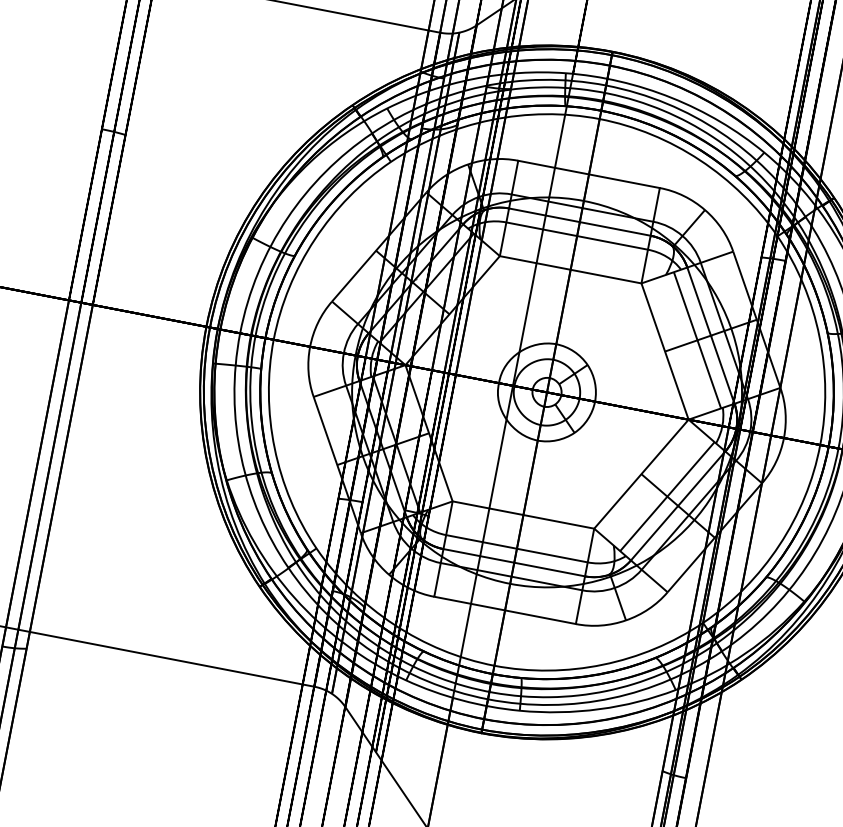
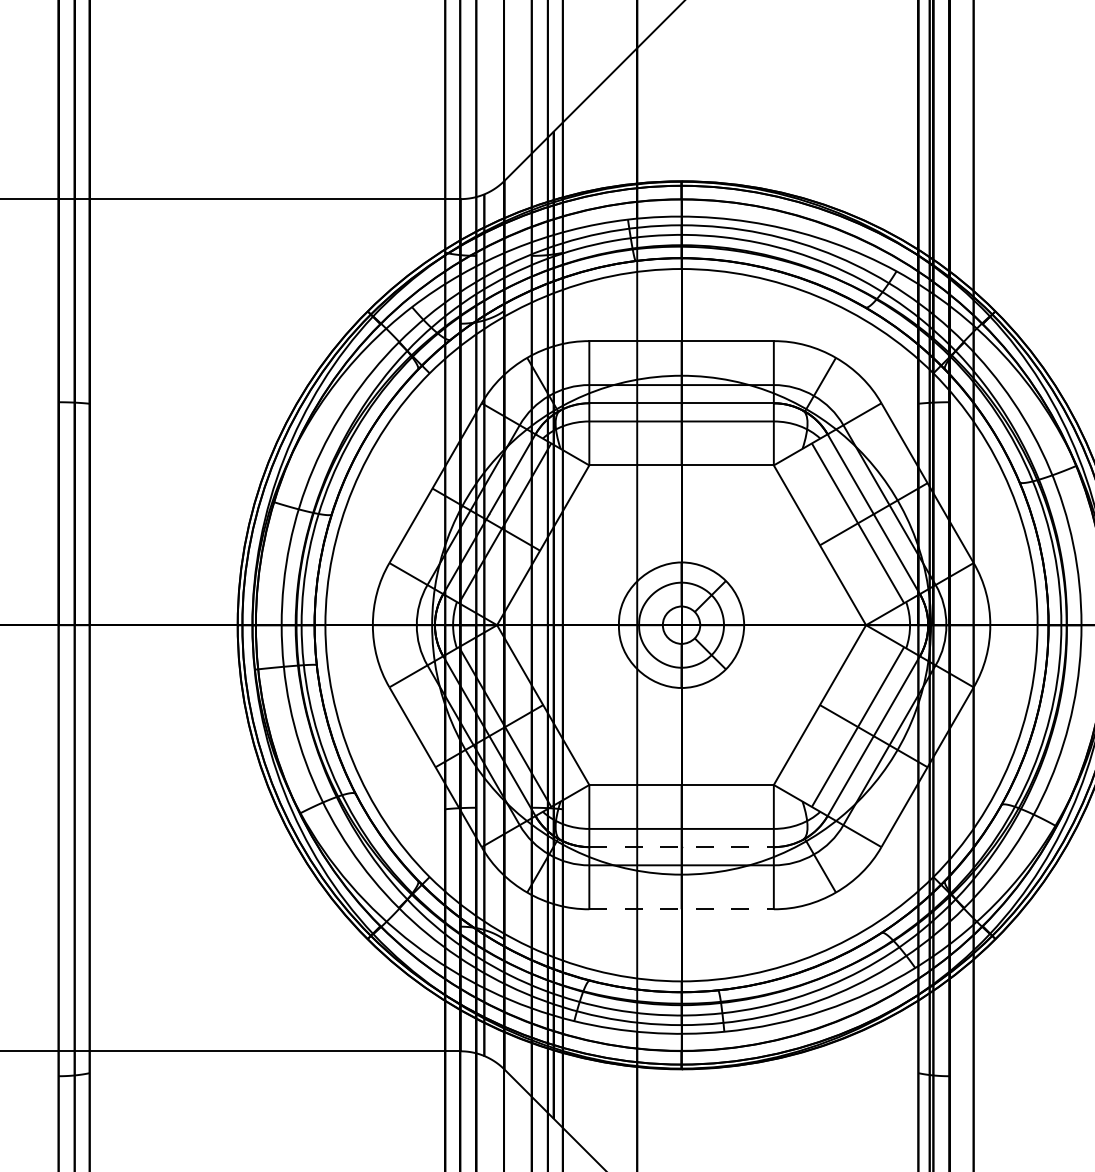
line: (514, 563) -> (682, 847), solid -> dashed
line: (505, 610) -> (682, 909), solid -> dashed

